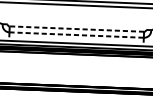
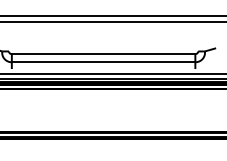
line: (76, 29) -> (103, 54), dashed -> solid
line: (76, 35) -> (103, 62), dashed -> solid

